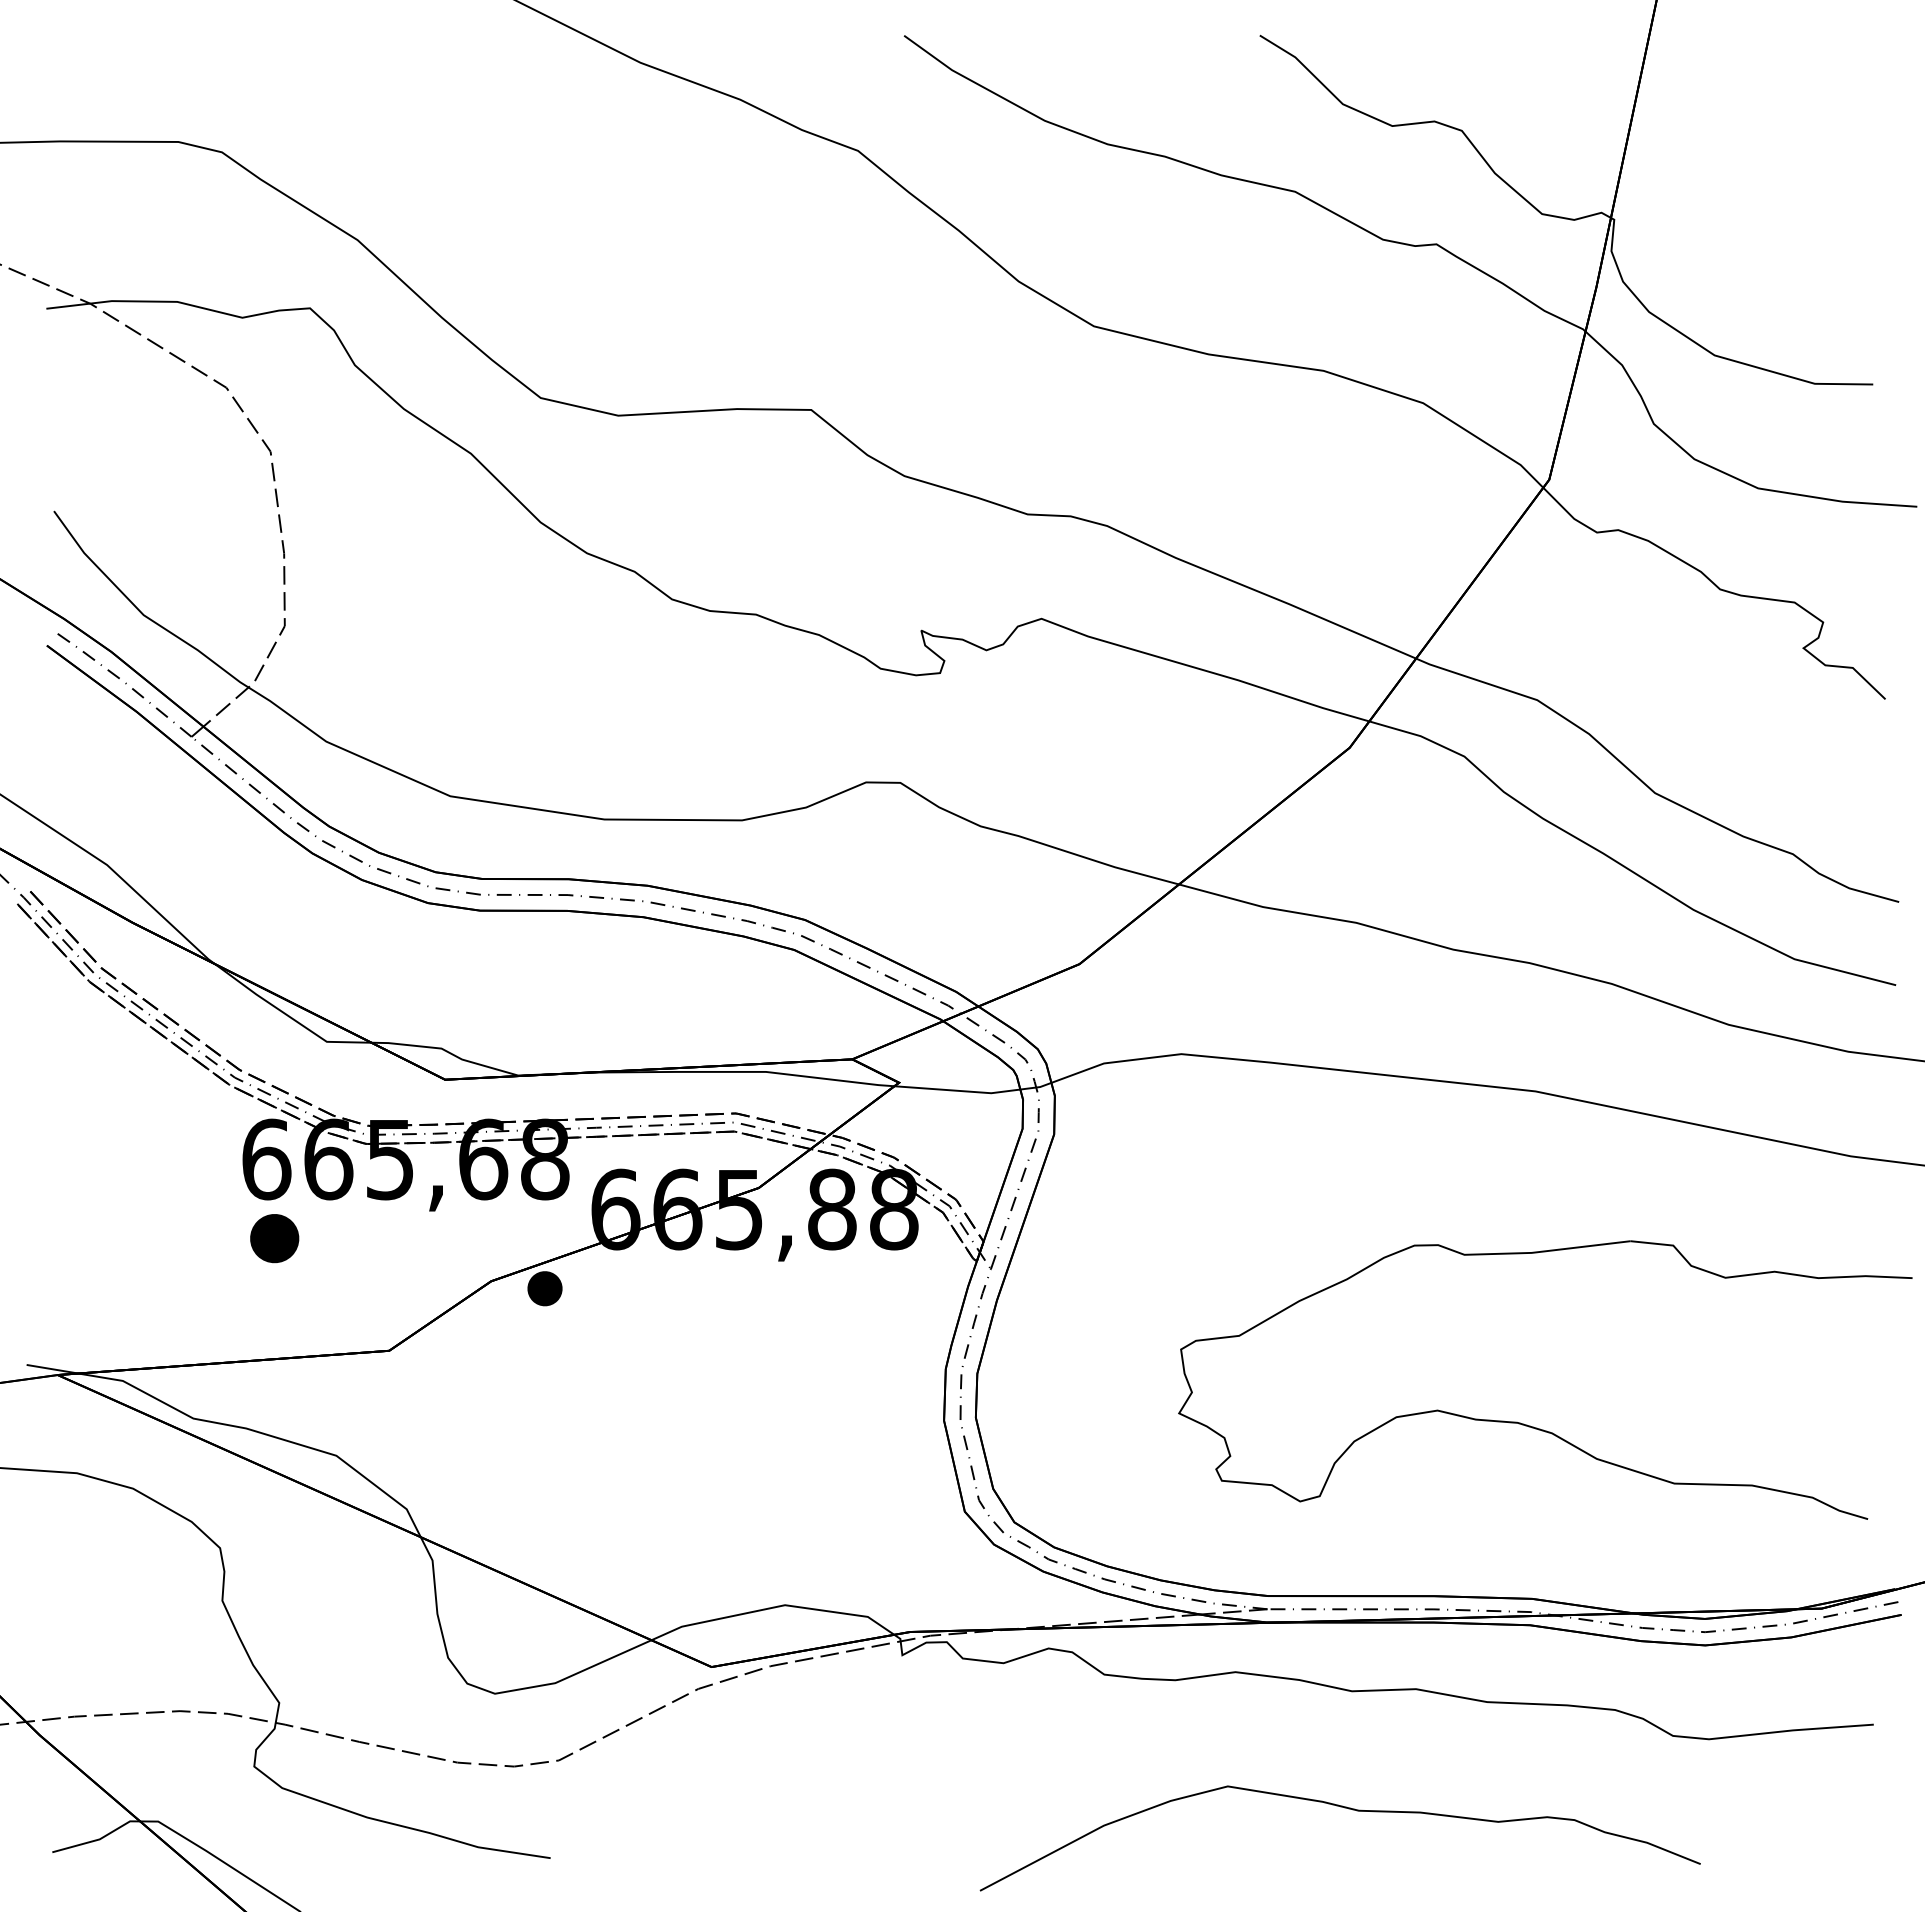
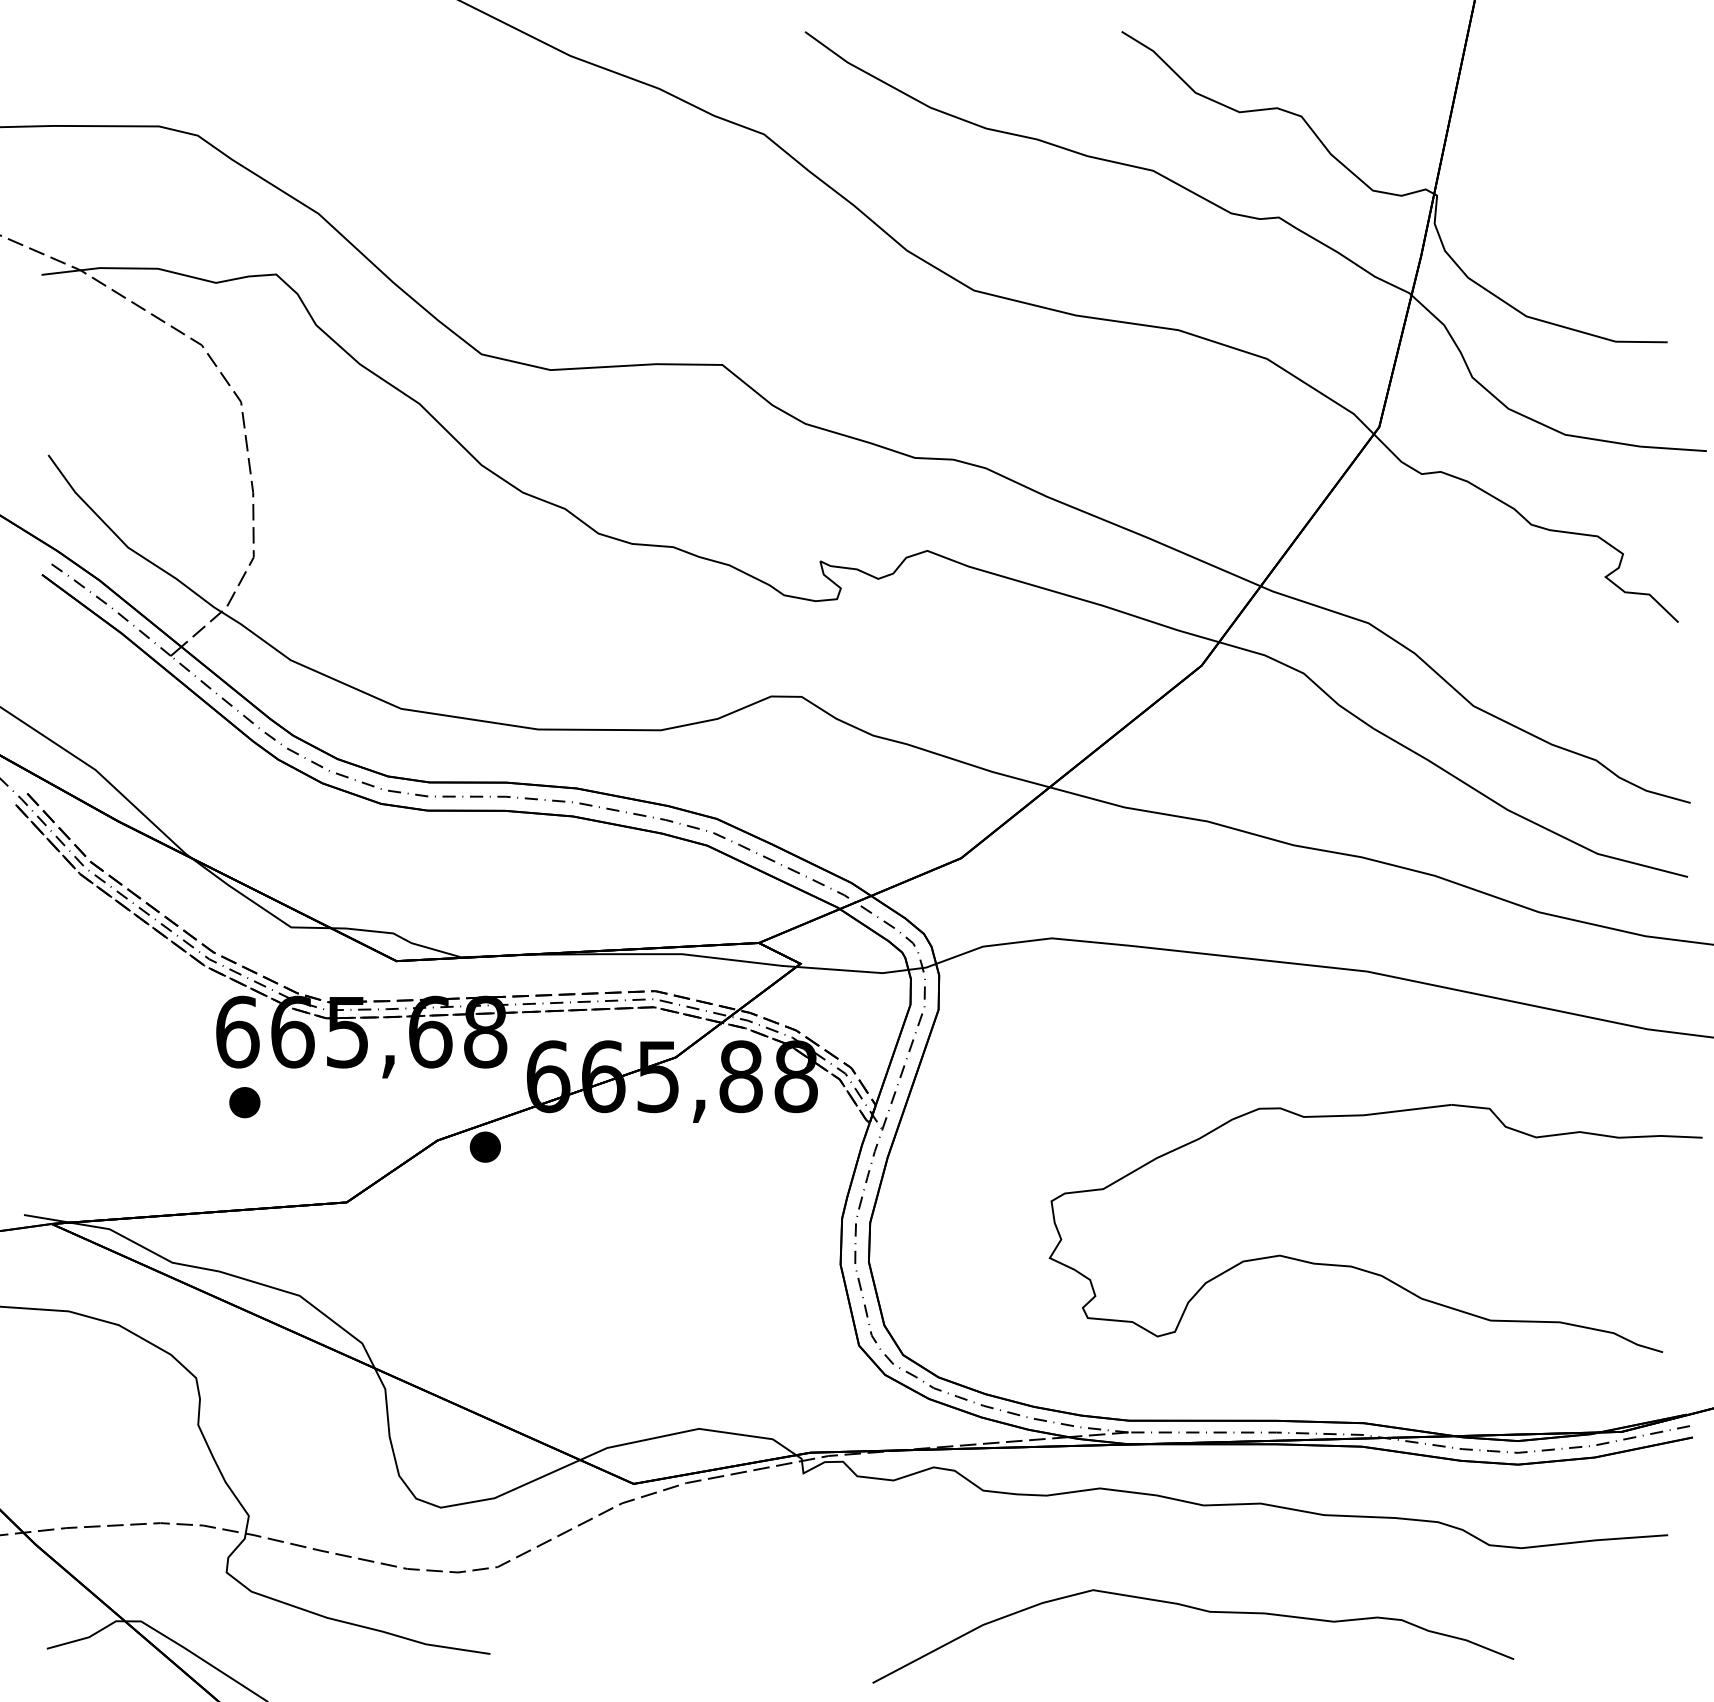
part: (274, 1238) -> (244, 1102), size x0.71

